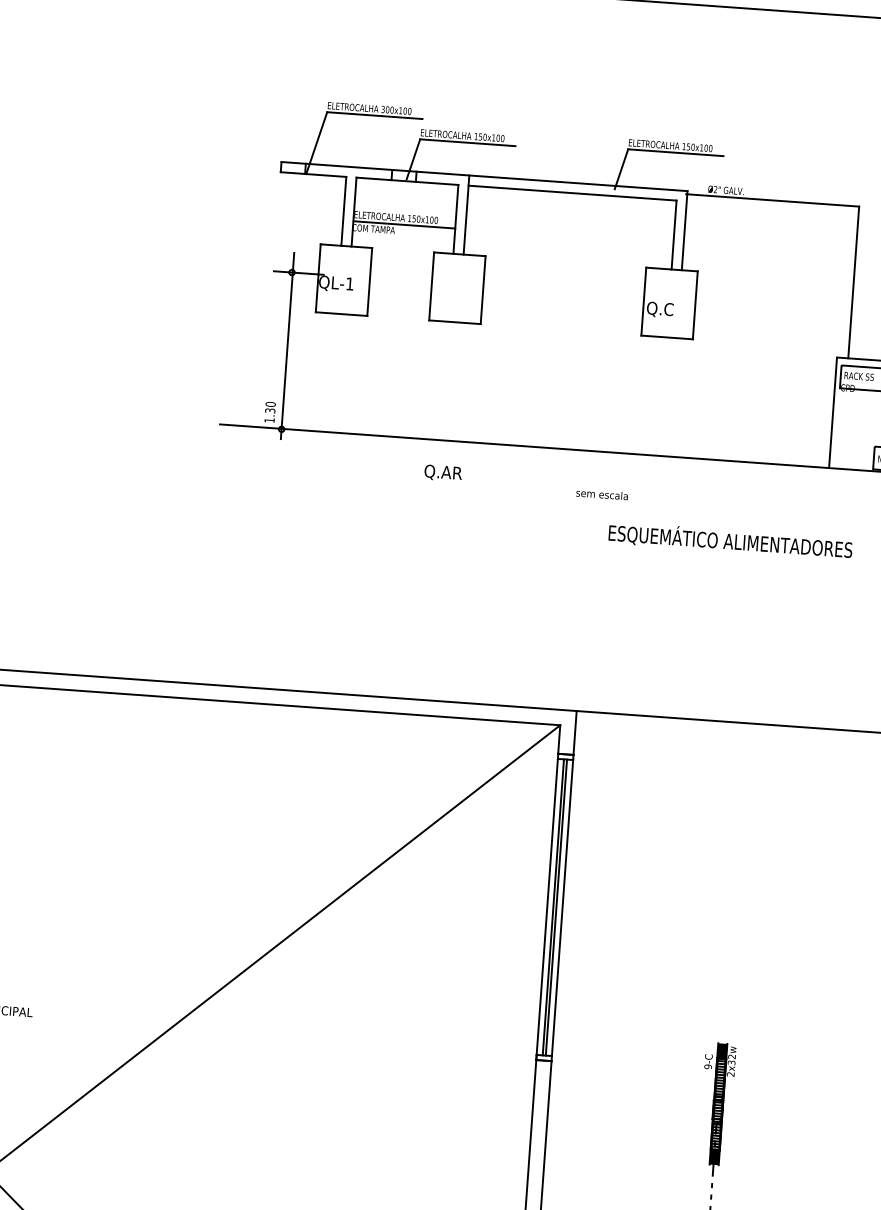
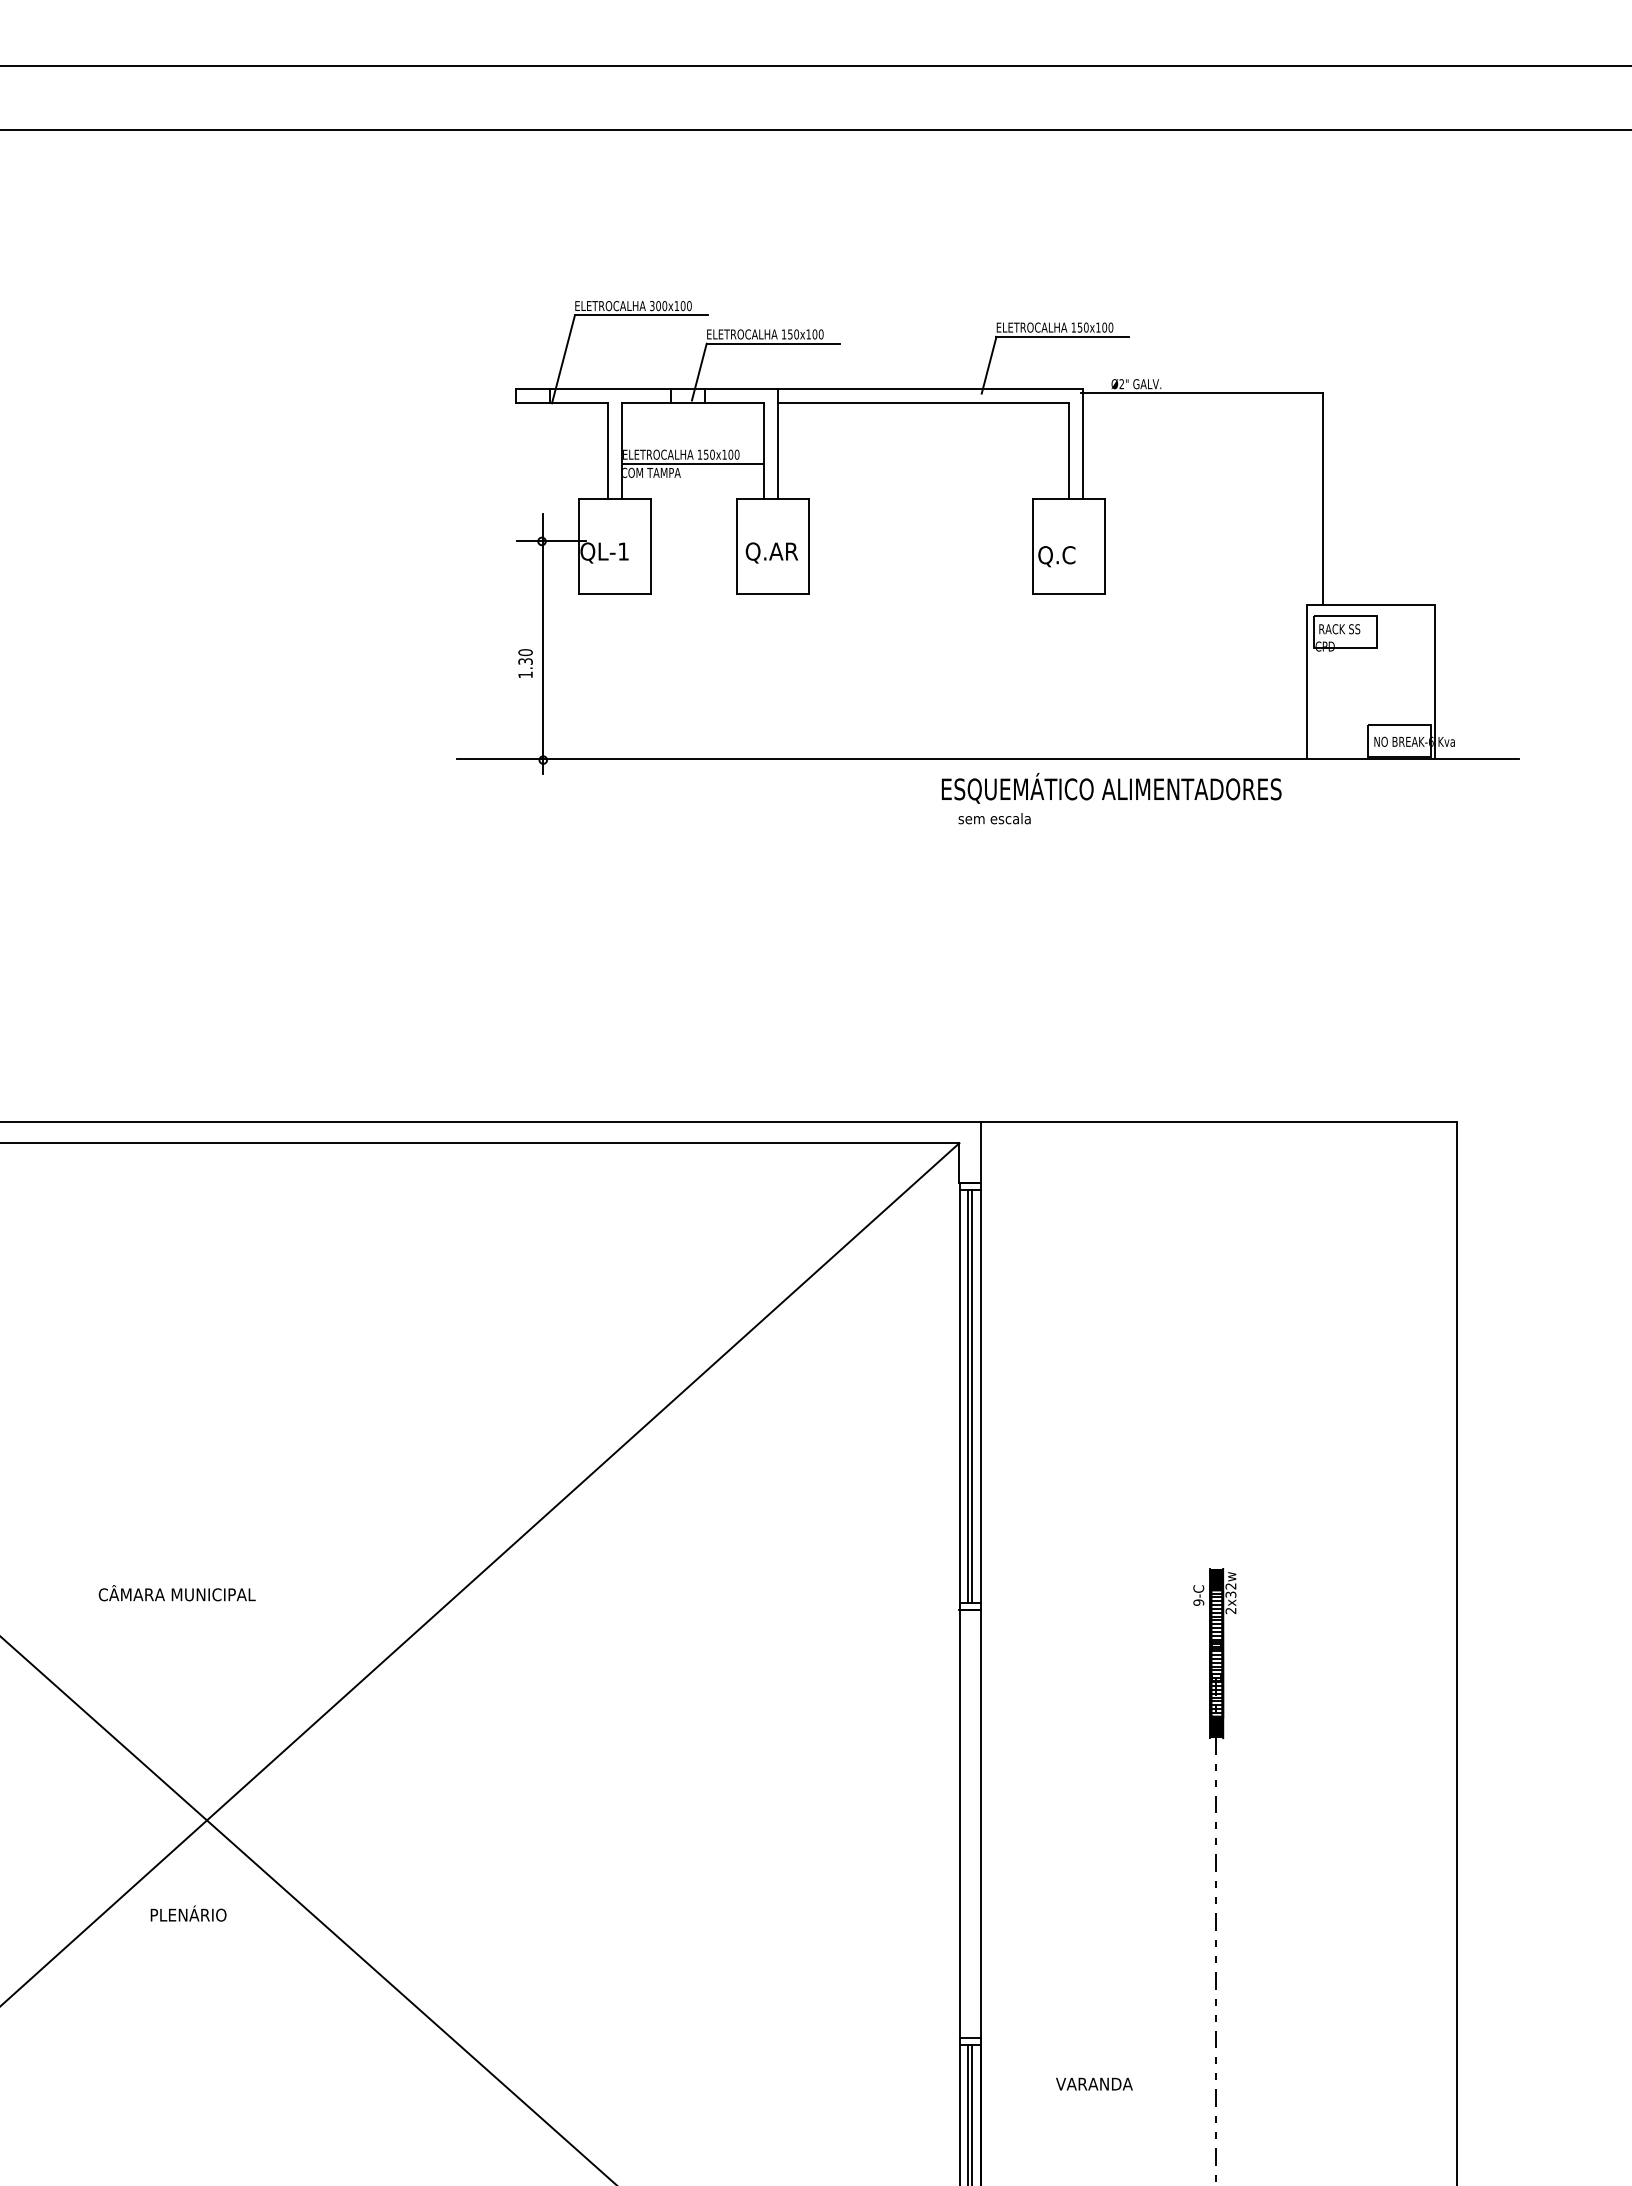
text: (270, 412) -> (525, 663), moved
text: (442, 472) -> (771, 552), moved
text: (730, 541) -> (1111, 788), moved

